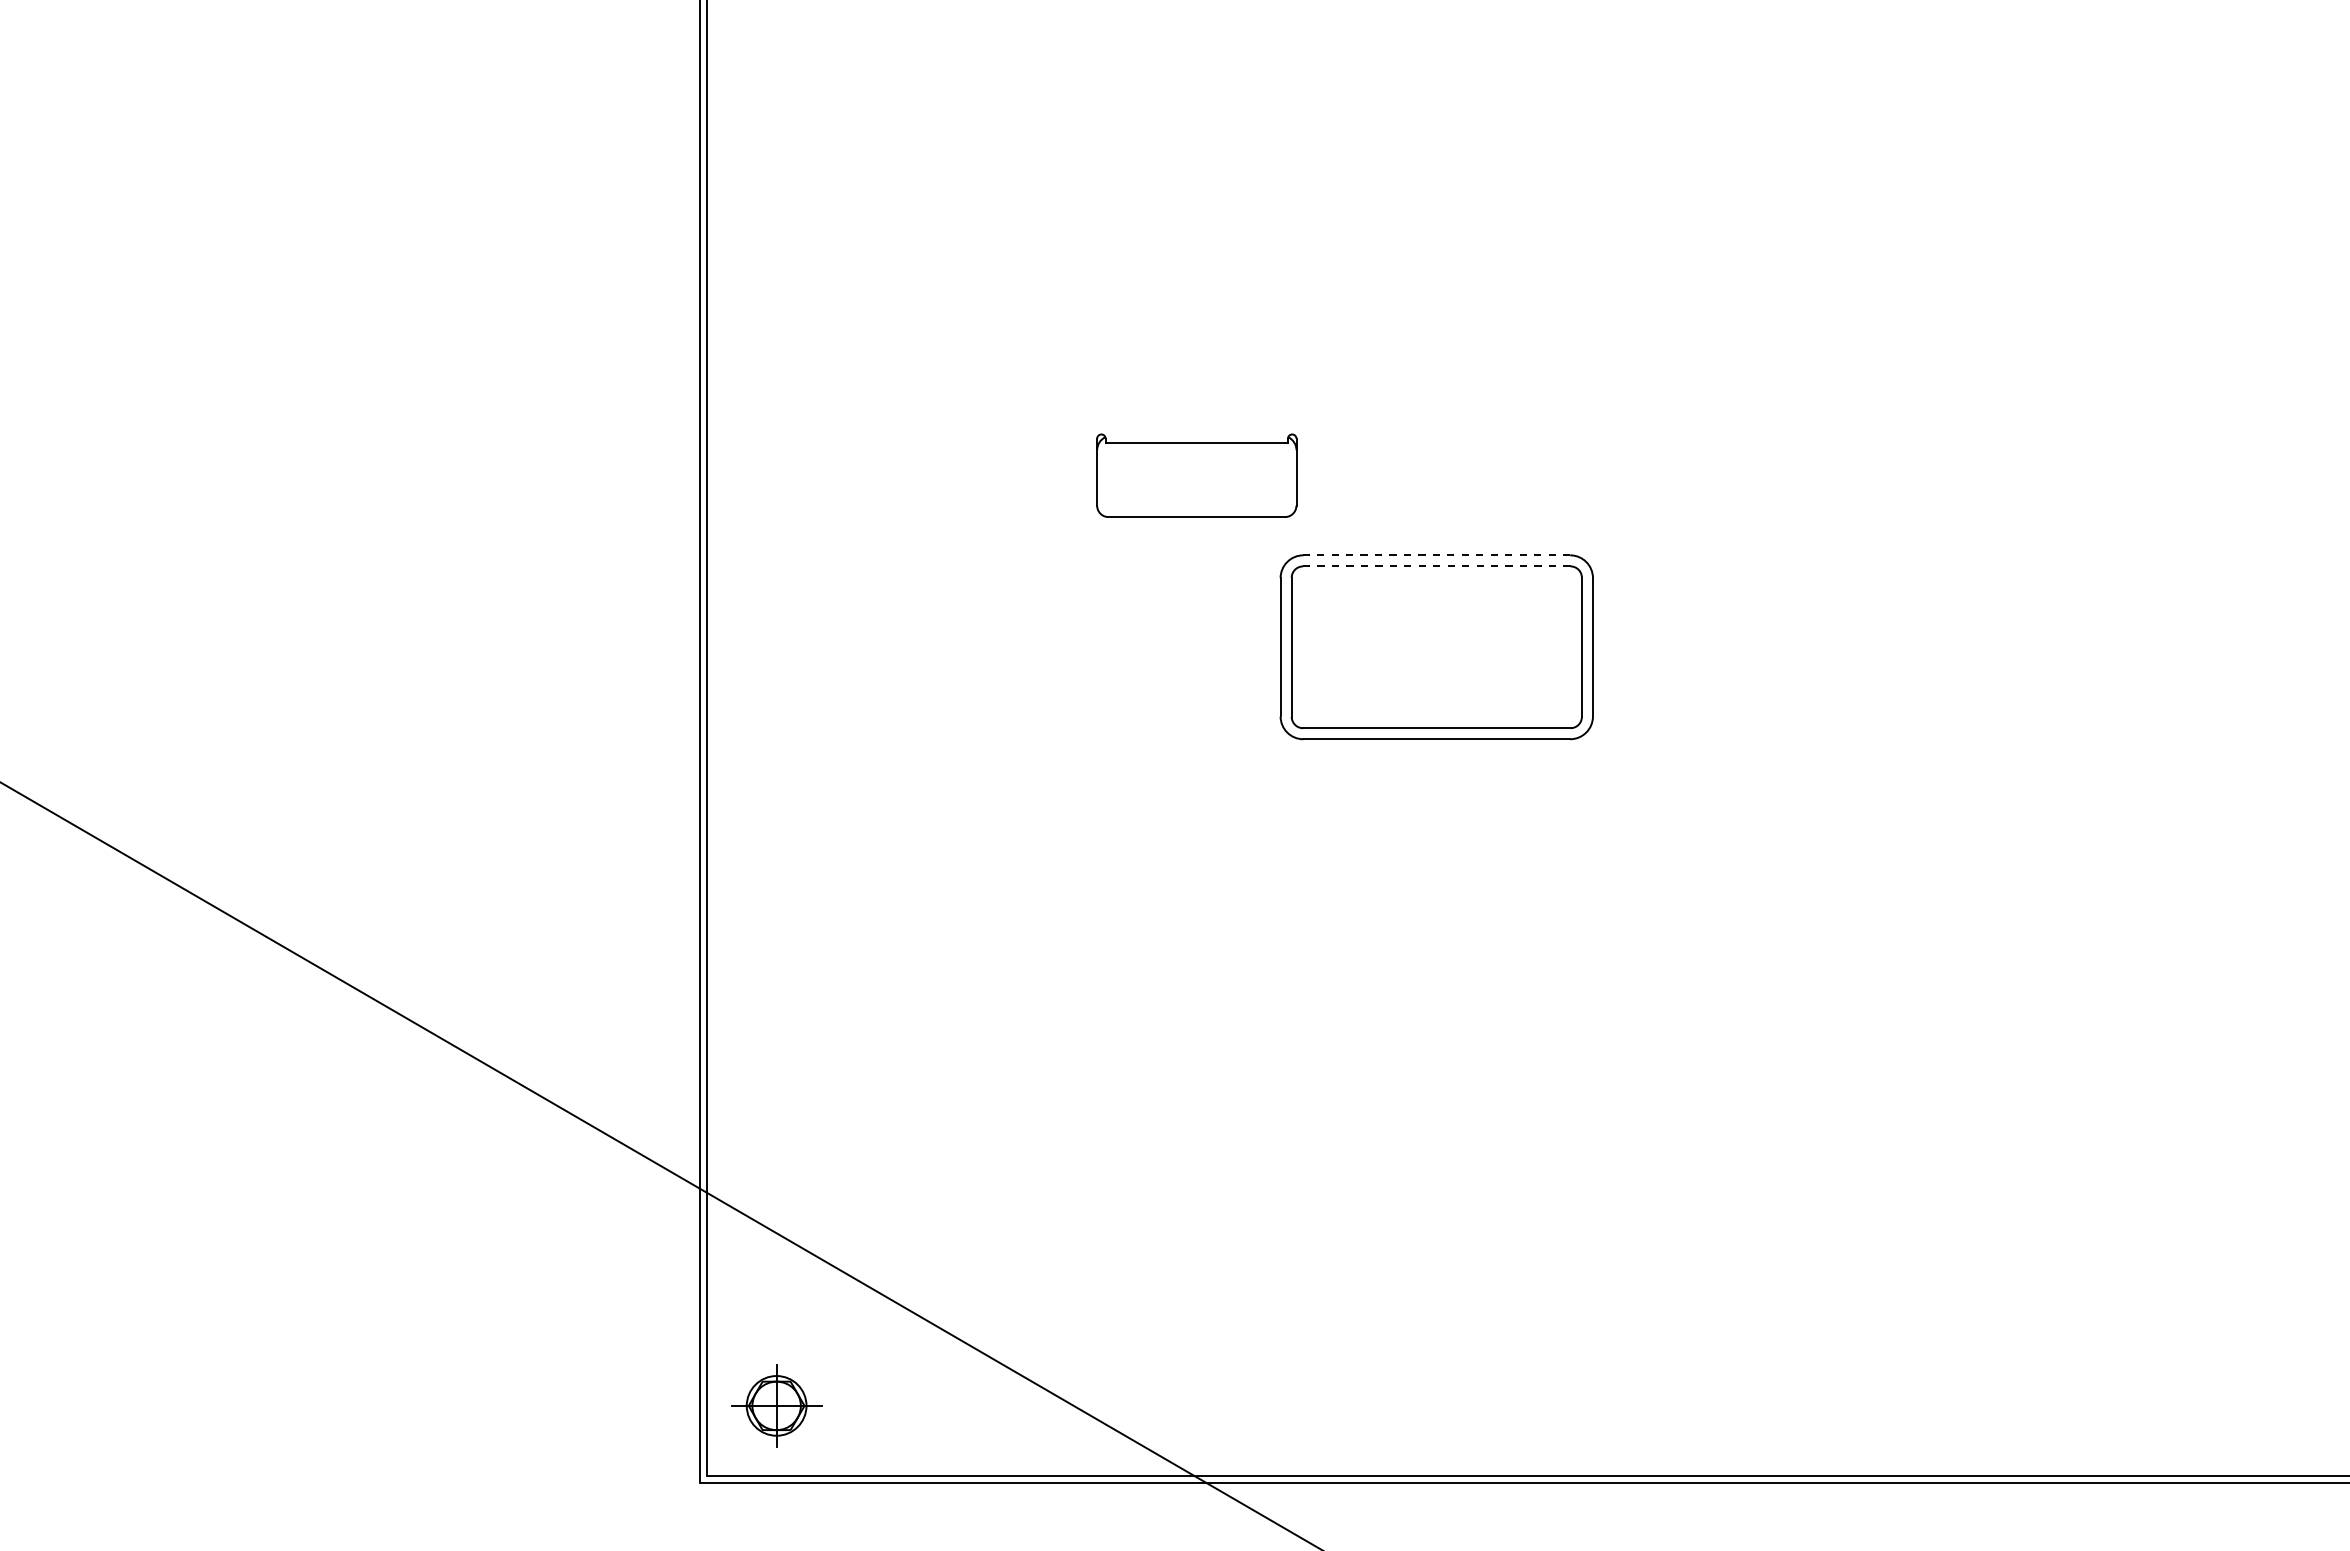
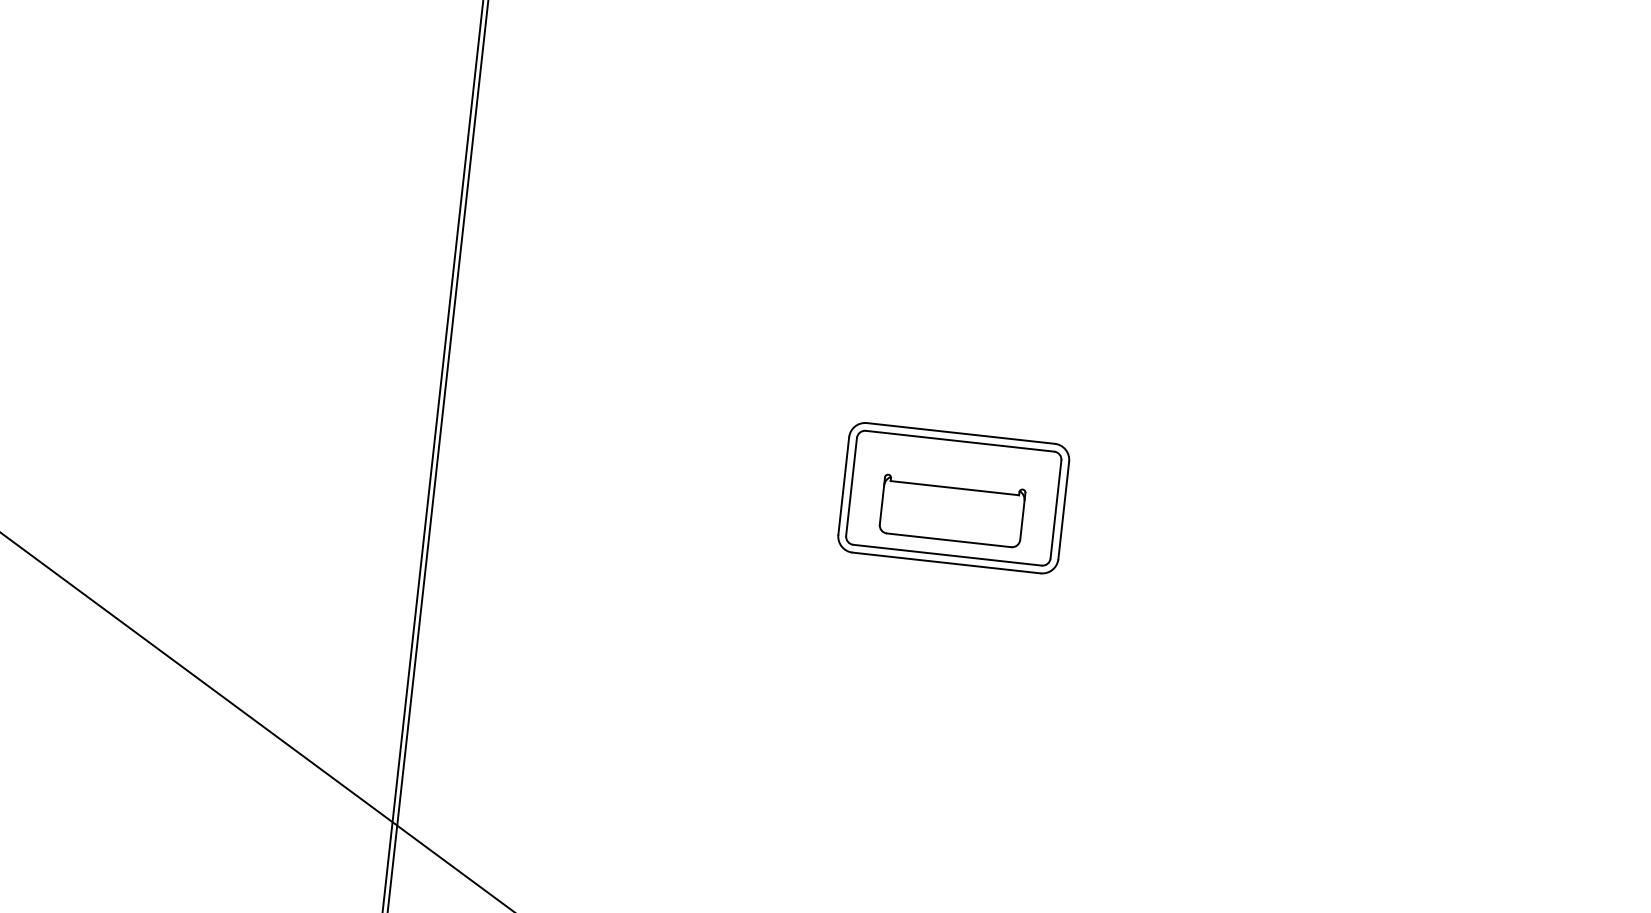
part: (1196, 475) -> (952, 511), moved
line: (1436, 555) -> (960, 433), dashed -> solid
line: (1436, 566) -> (959, 441), dashed -> solid

